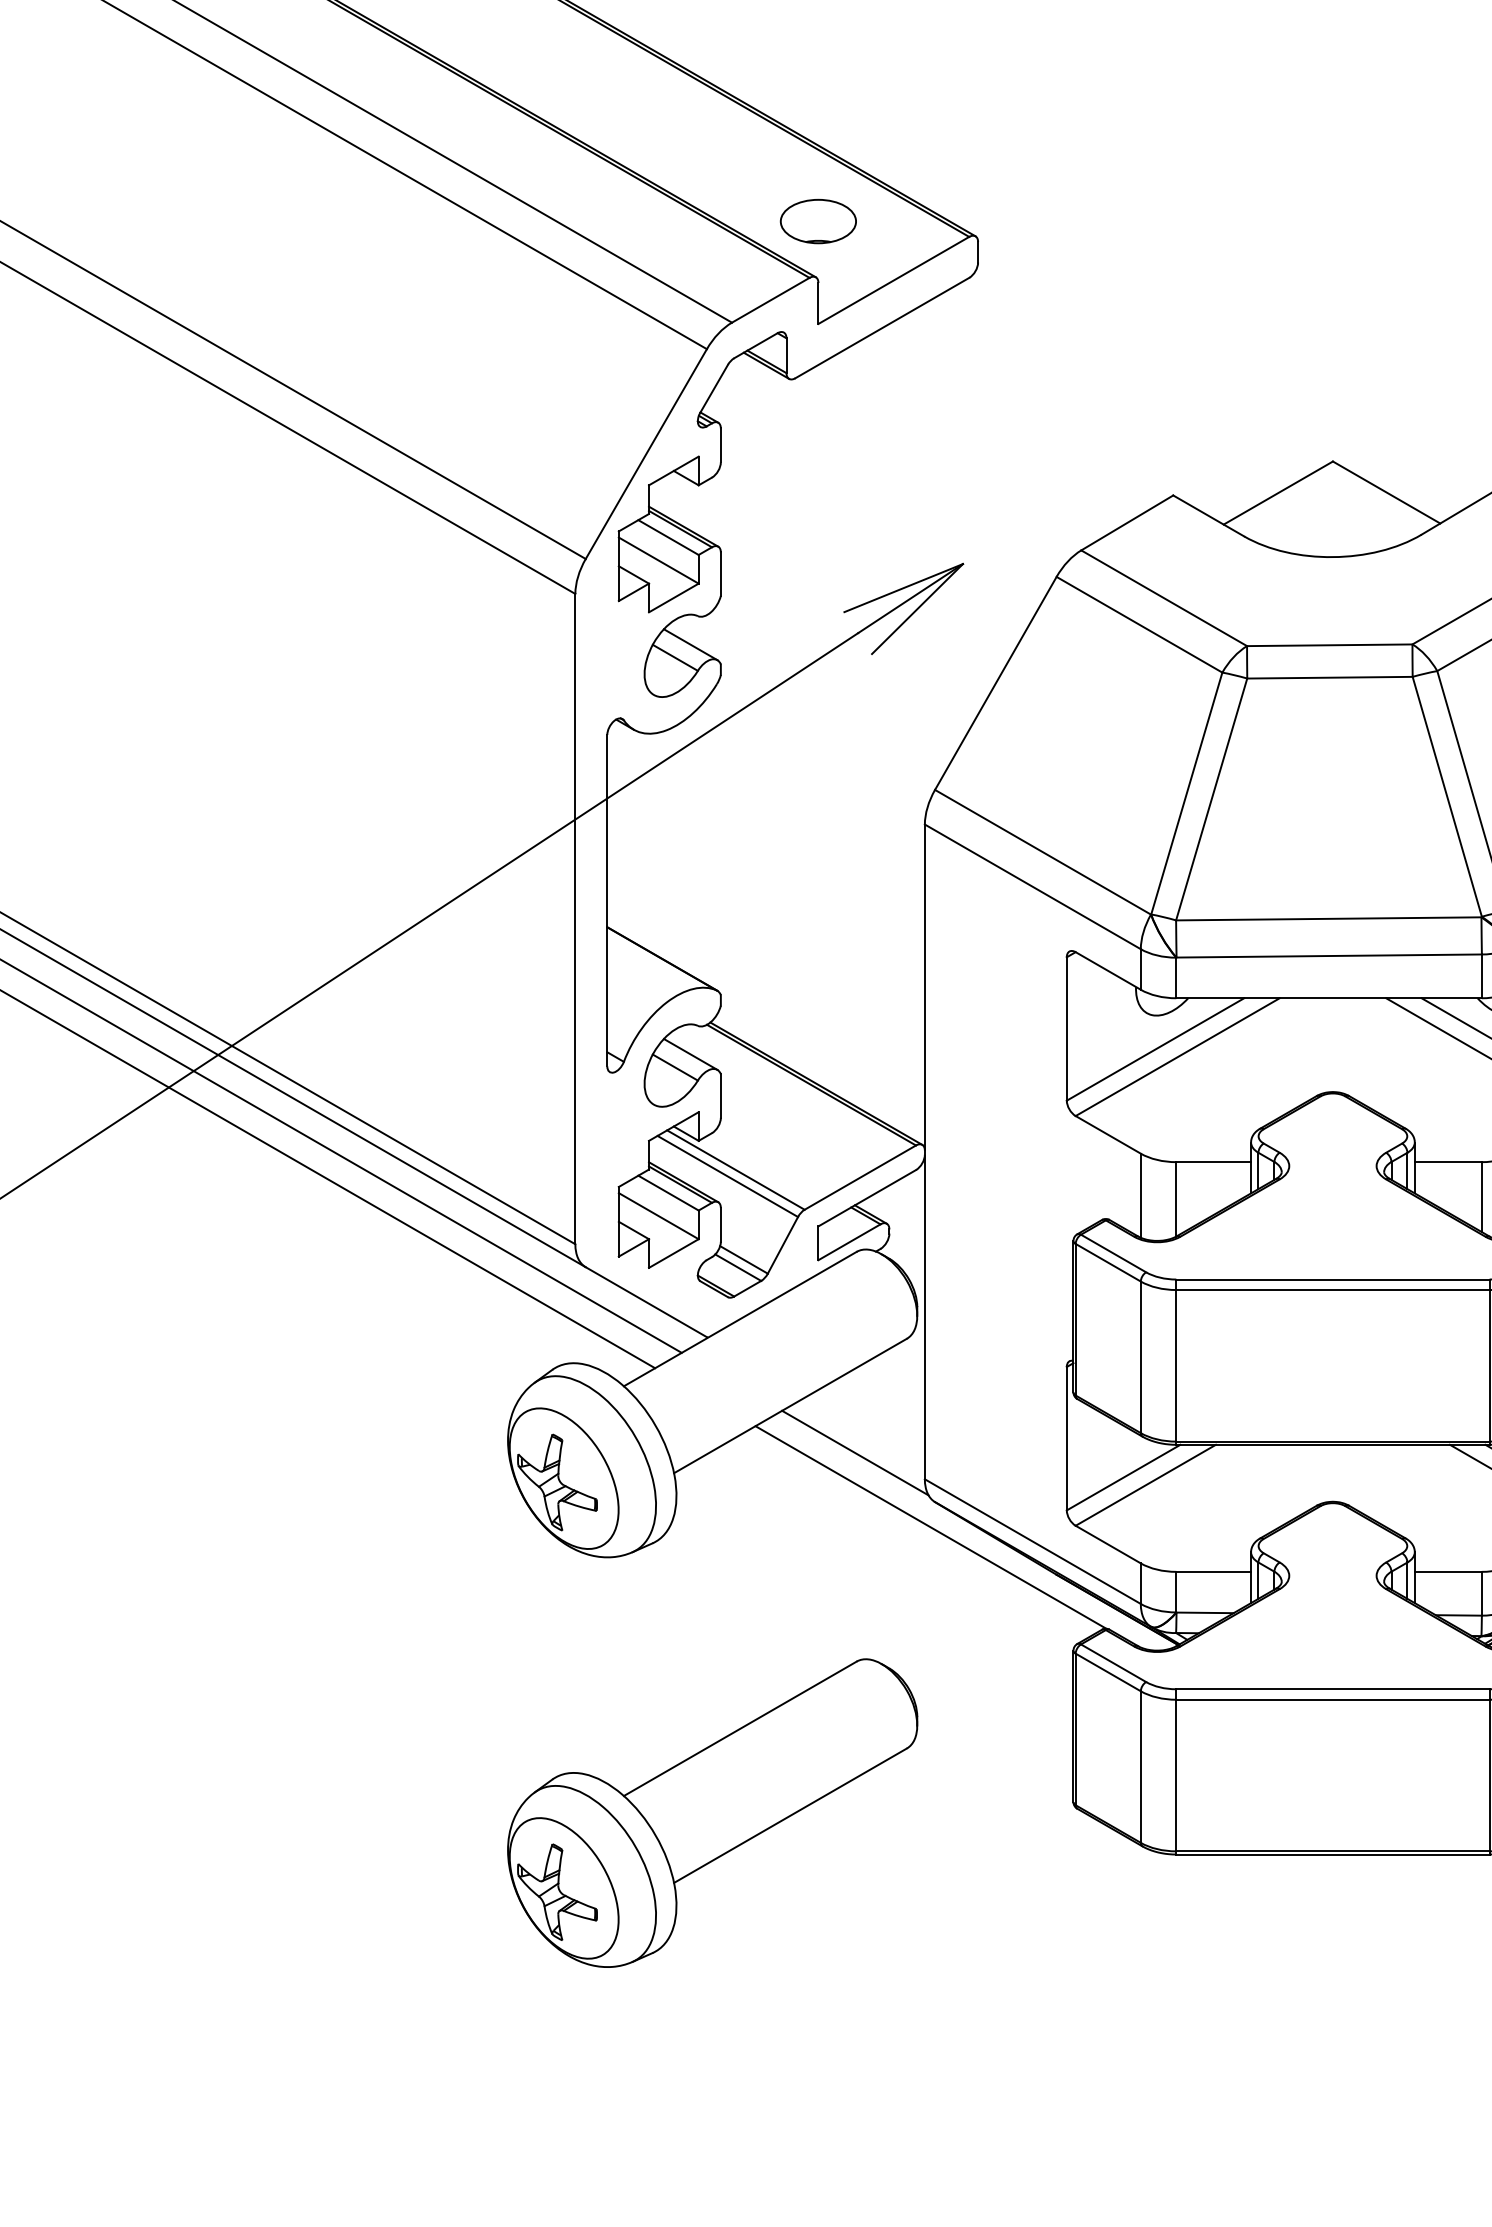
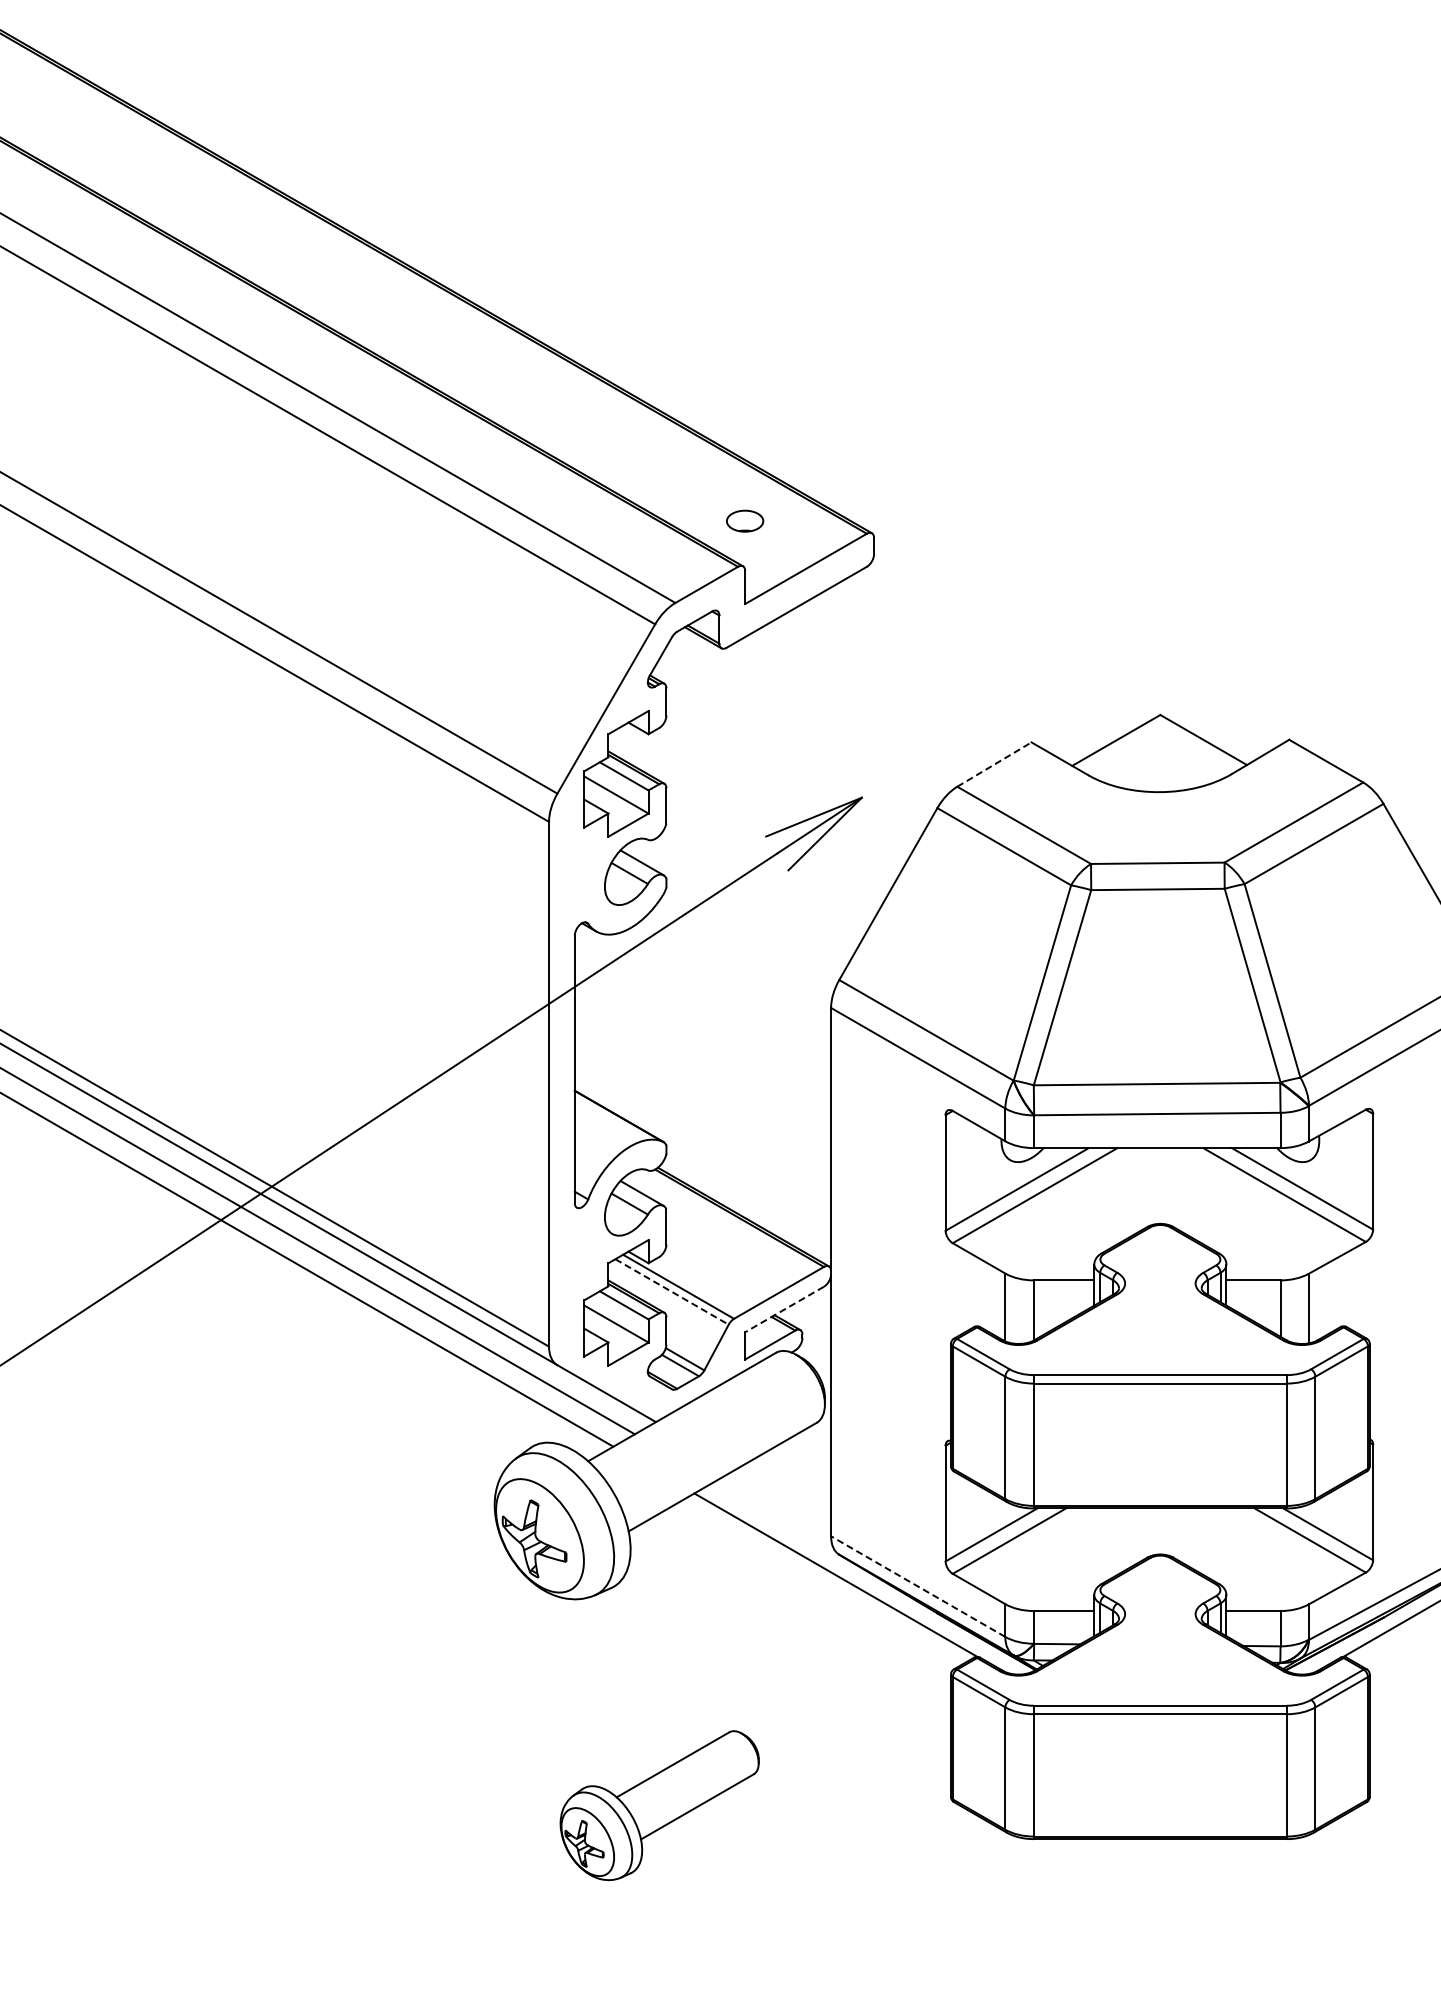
part: (817, 220) -> (744, 520), size x0.6
line: (1127, 522) -> (994, 764), solid -> dashed
line: (728, 1177) -> (672, 1292), solid -> dashed
line: (867, 1198) -> (784, 1309), solid -> dashed
line: (854, 1453) -> (774, 1515), removed
line: (1033, 1541) -> (918, 1586), solid -> dashed
part: (712, 1812) -> (659, 1805), size x0.6

